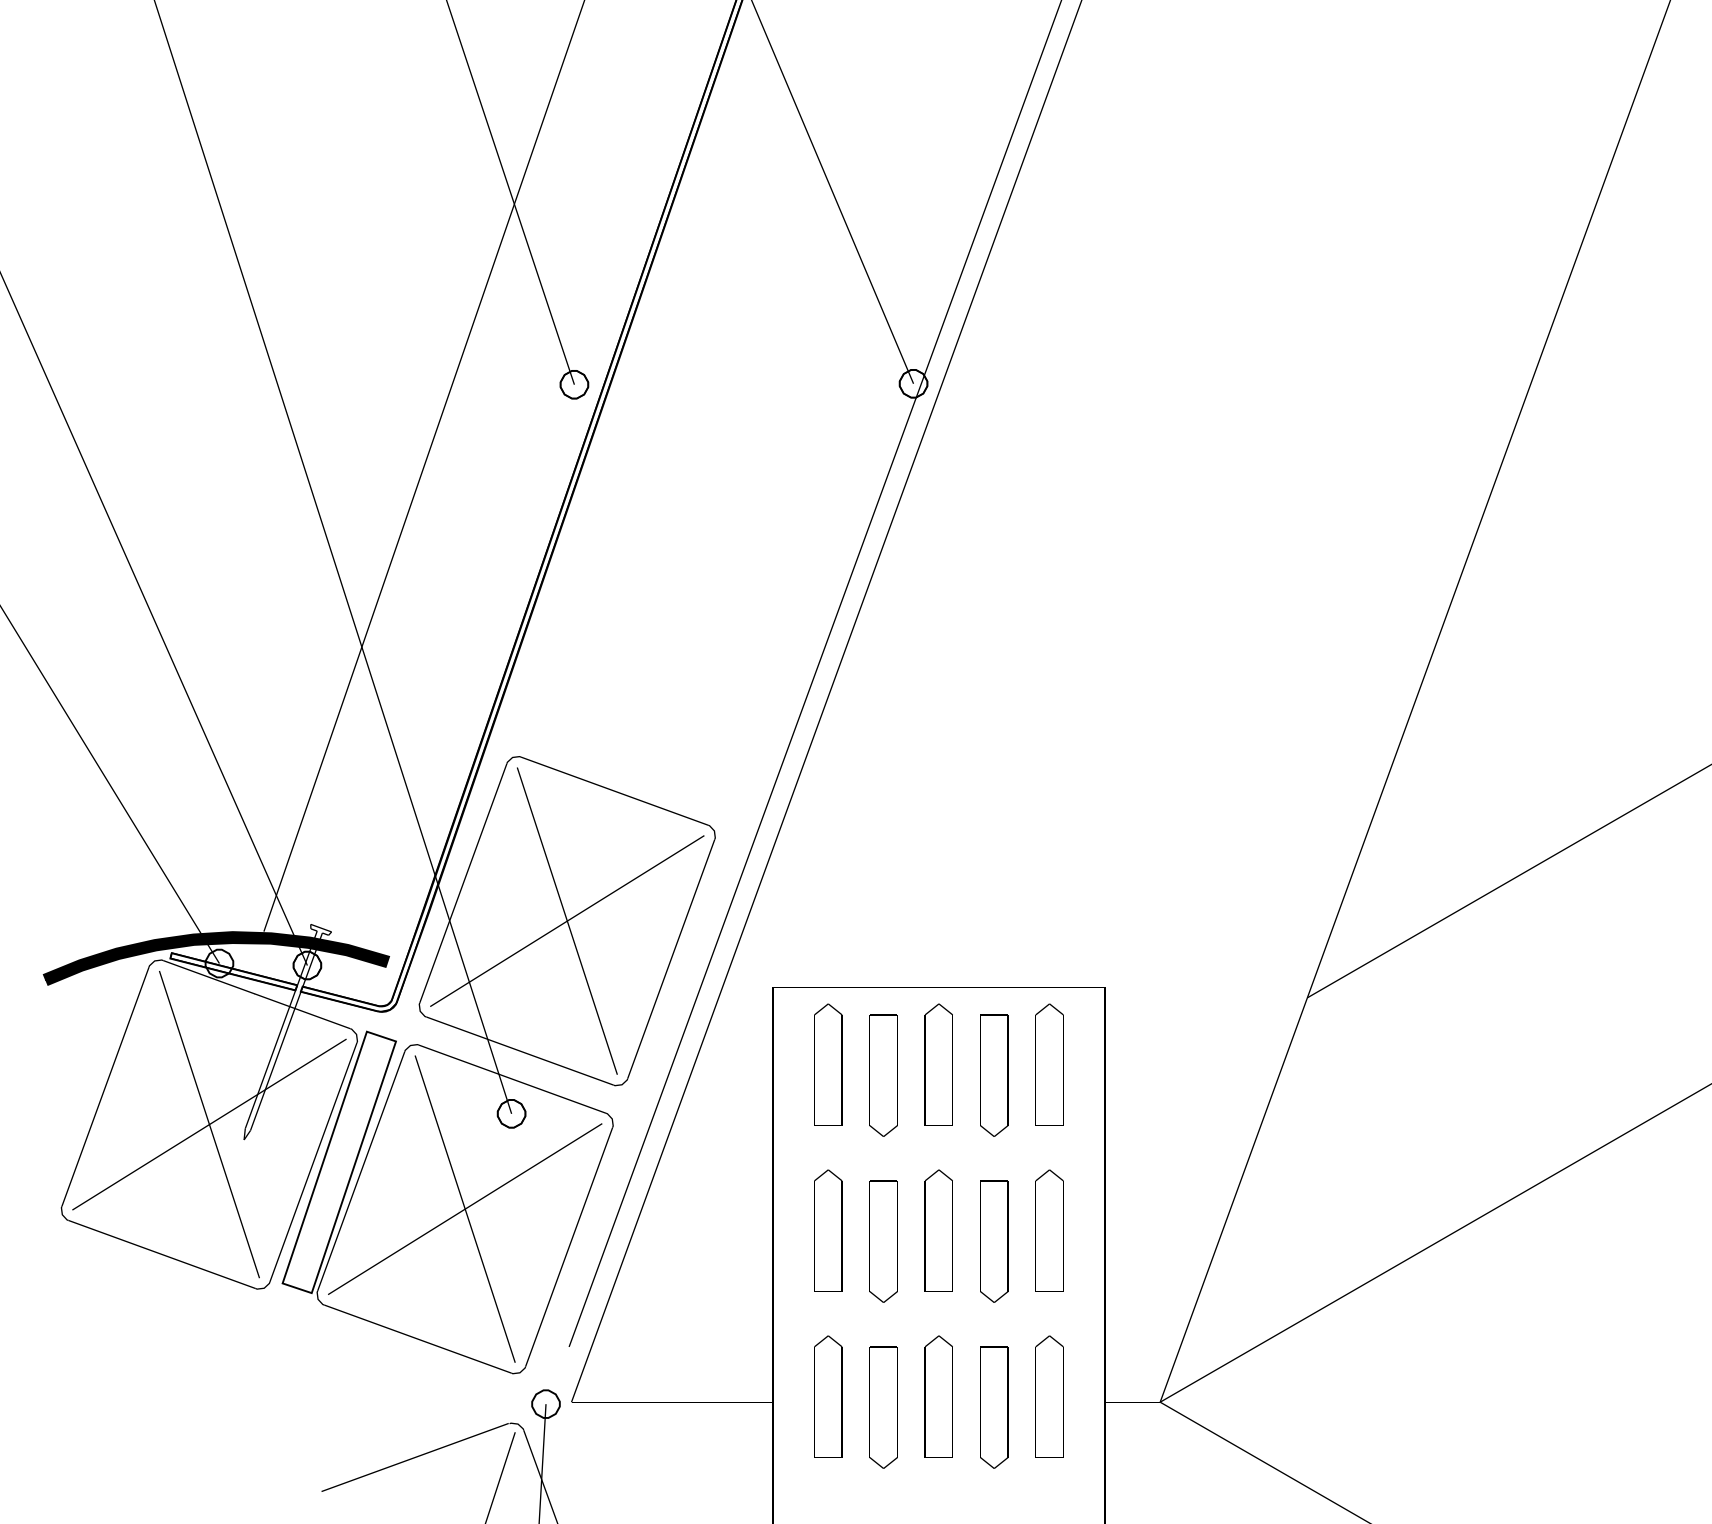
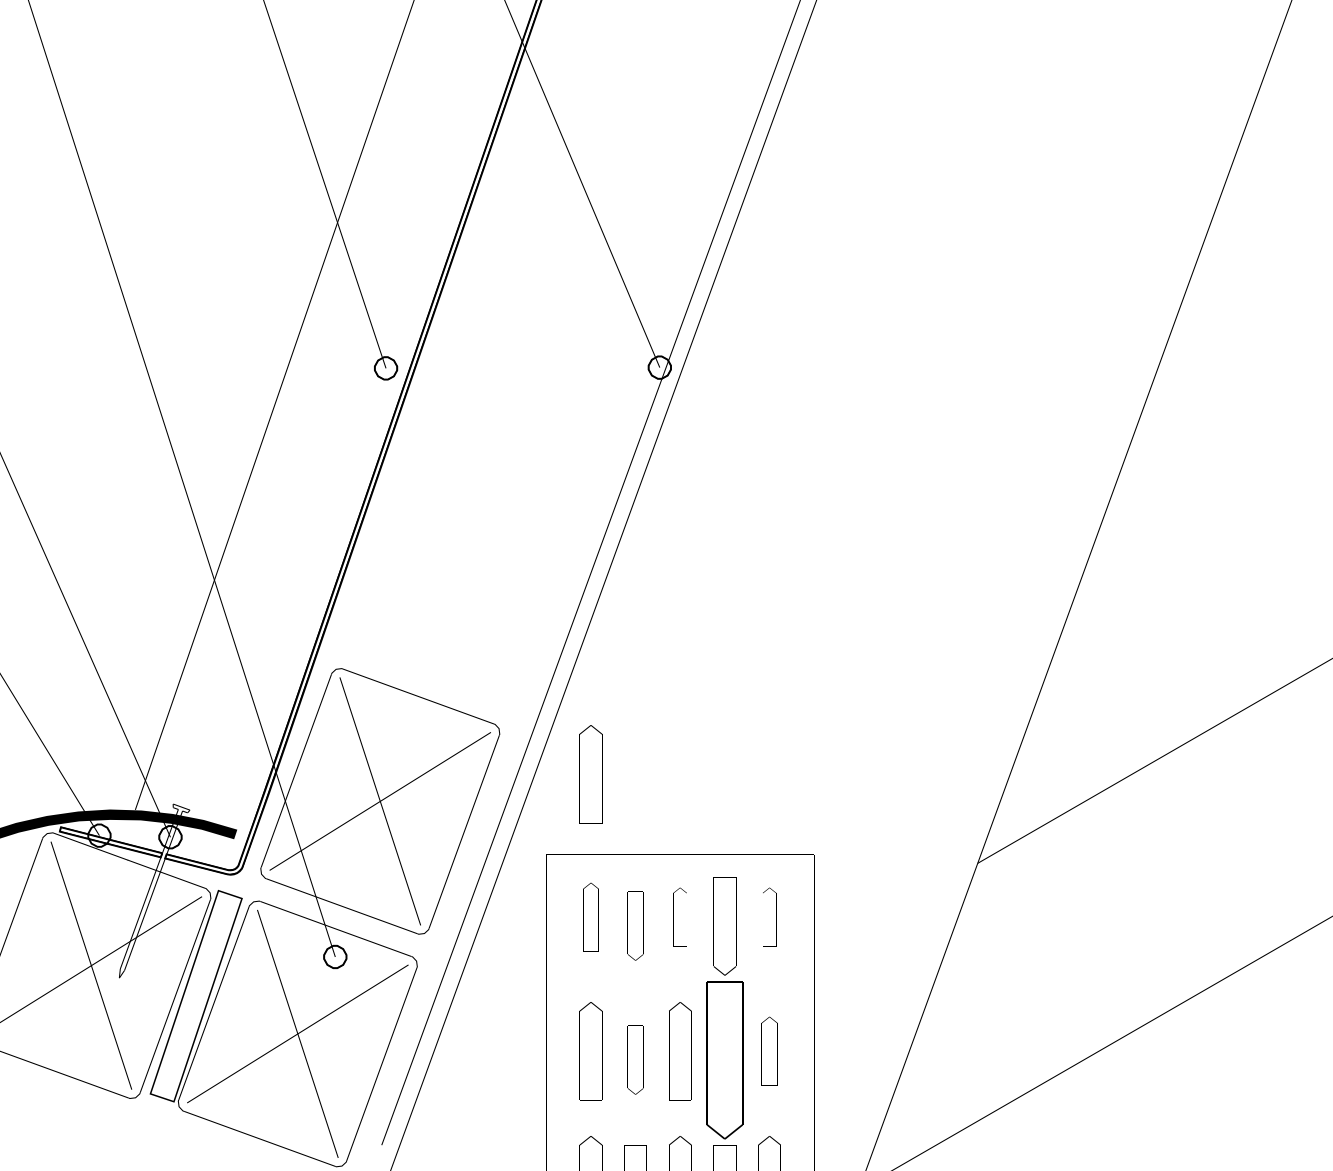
part: (828, 887) -> (591, 774), added
part: (828, 1064) -> (591, 917), size x0.7
part: (938, 1064) -> (679, 917), size x0.6
part: (1049, 1064) -> (769, 917), size x0.6
part: (883, 1075) -> (635, 926), size x0.7
part: (1049, 1230) -> (769, 1051), size x0.7
part: (883, 1241) -> (635, 1060), size x0.7
part: (994, 1241) -> (725, 1060), size x1.6

